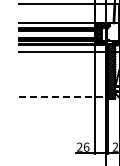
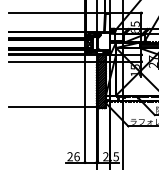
line: (62, 96) -> (52, 106), dashed -> solid

